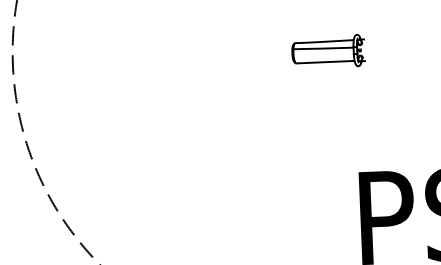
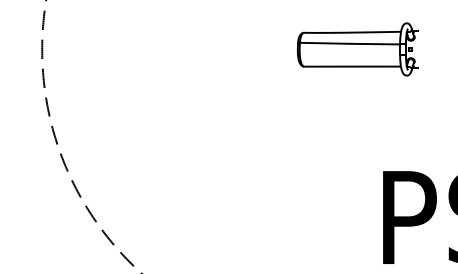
part: (327, 51) -> (357, 49), size x1.67

